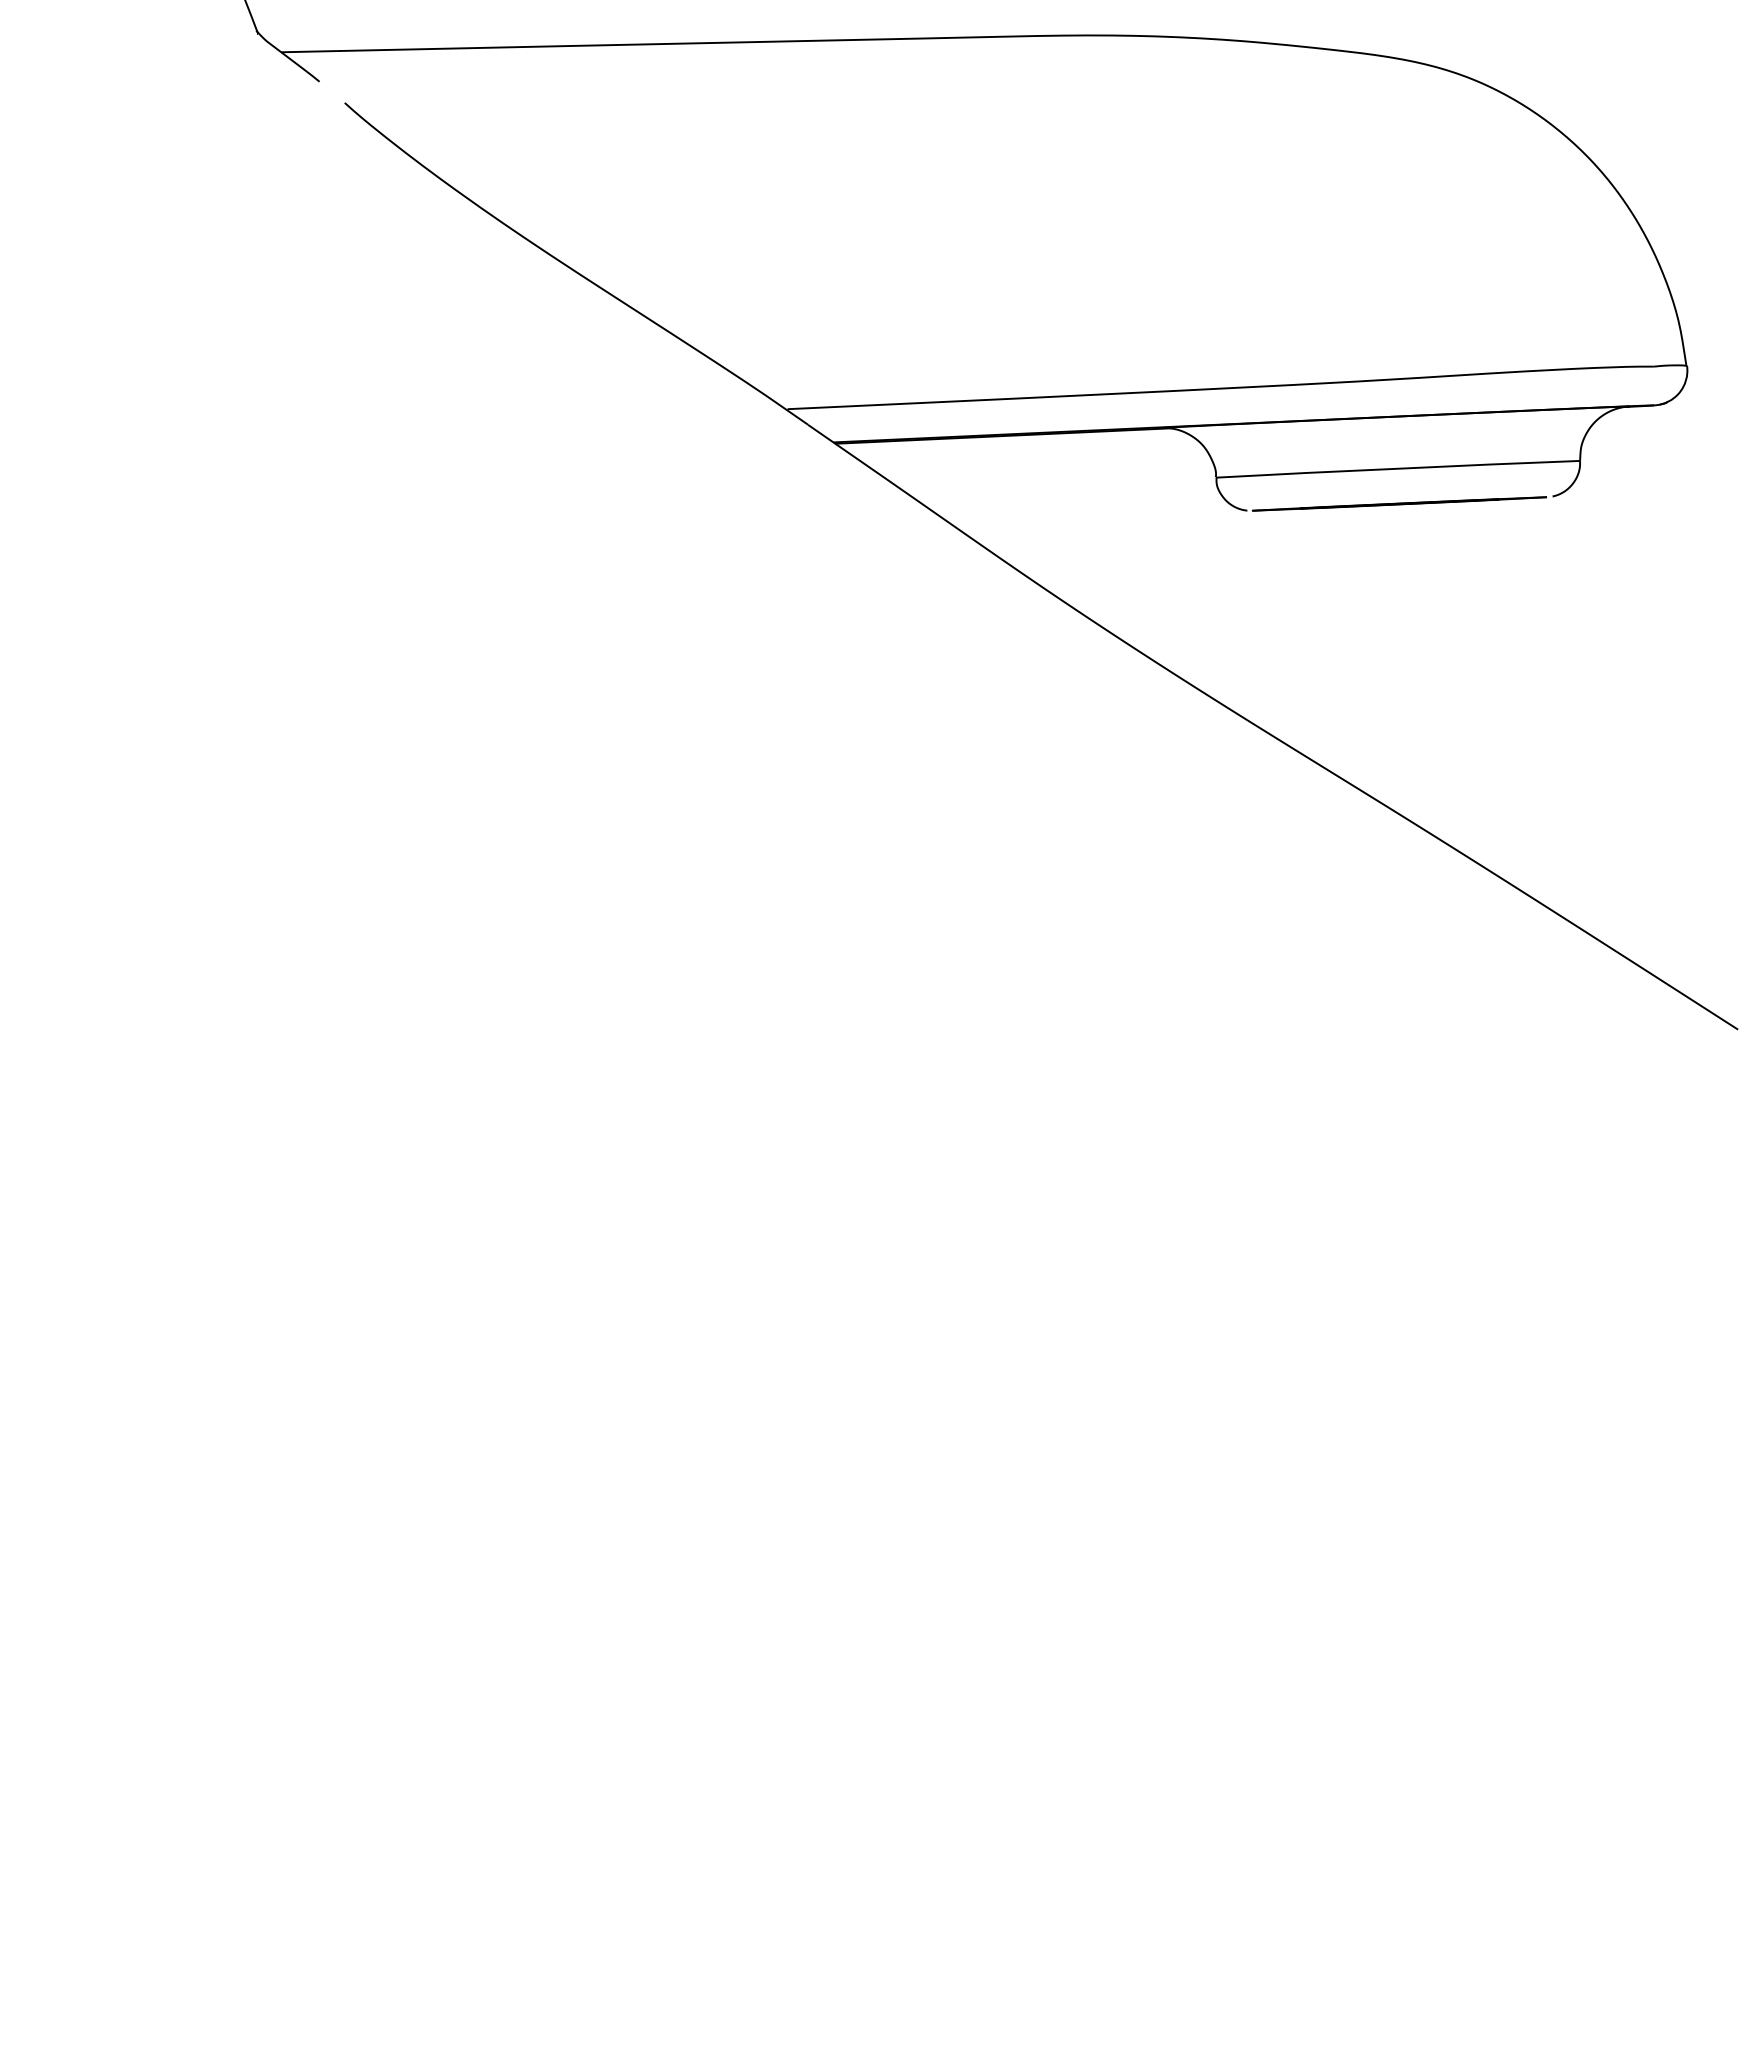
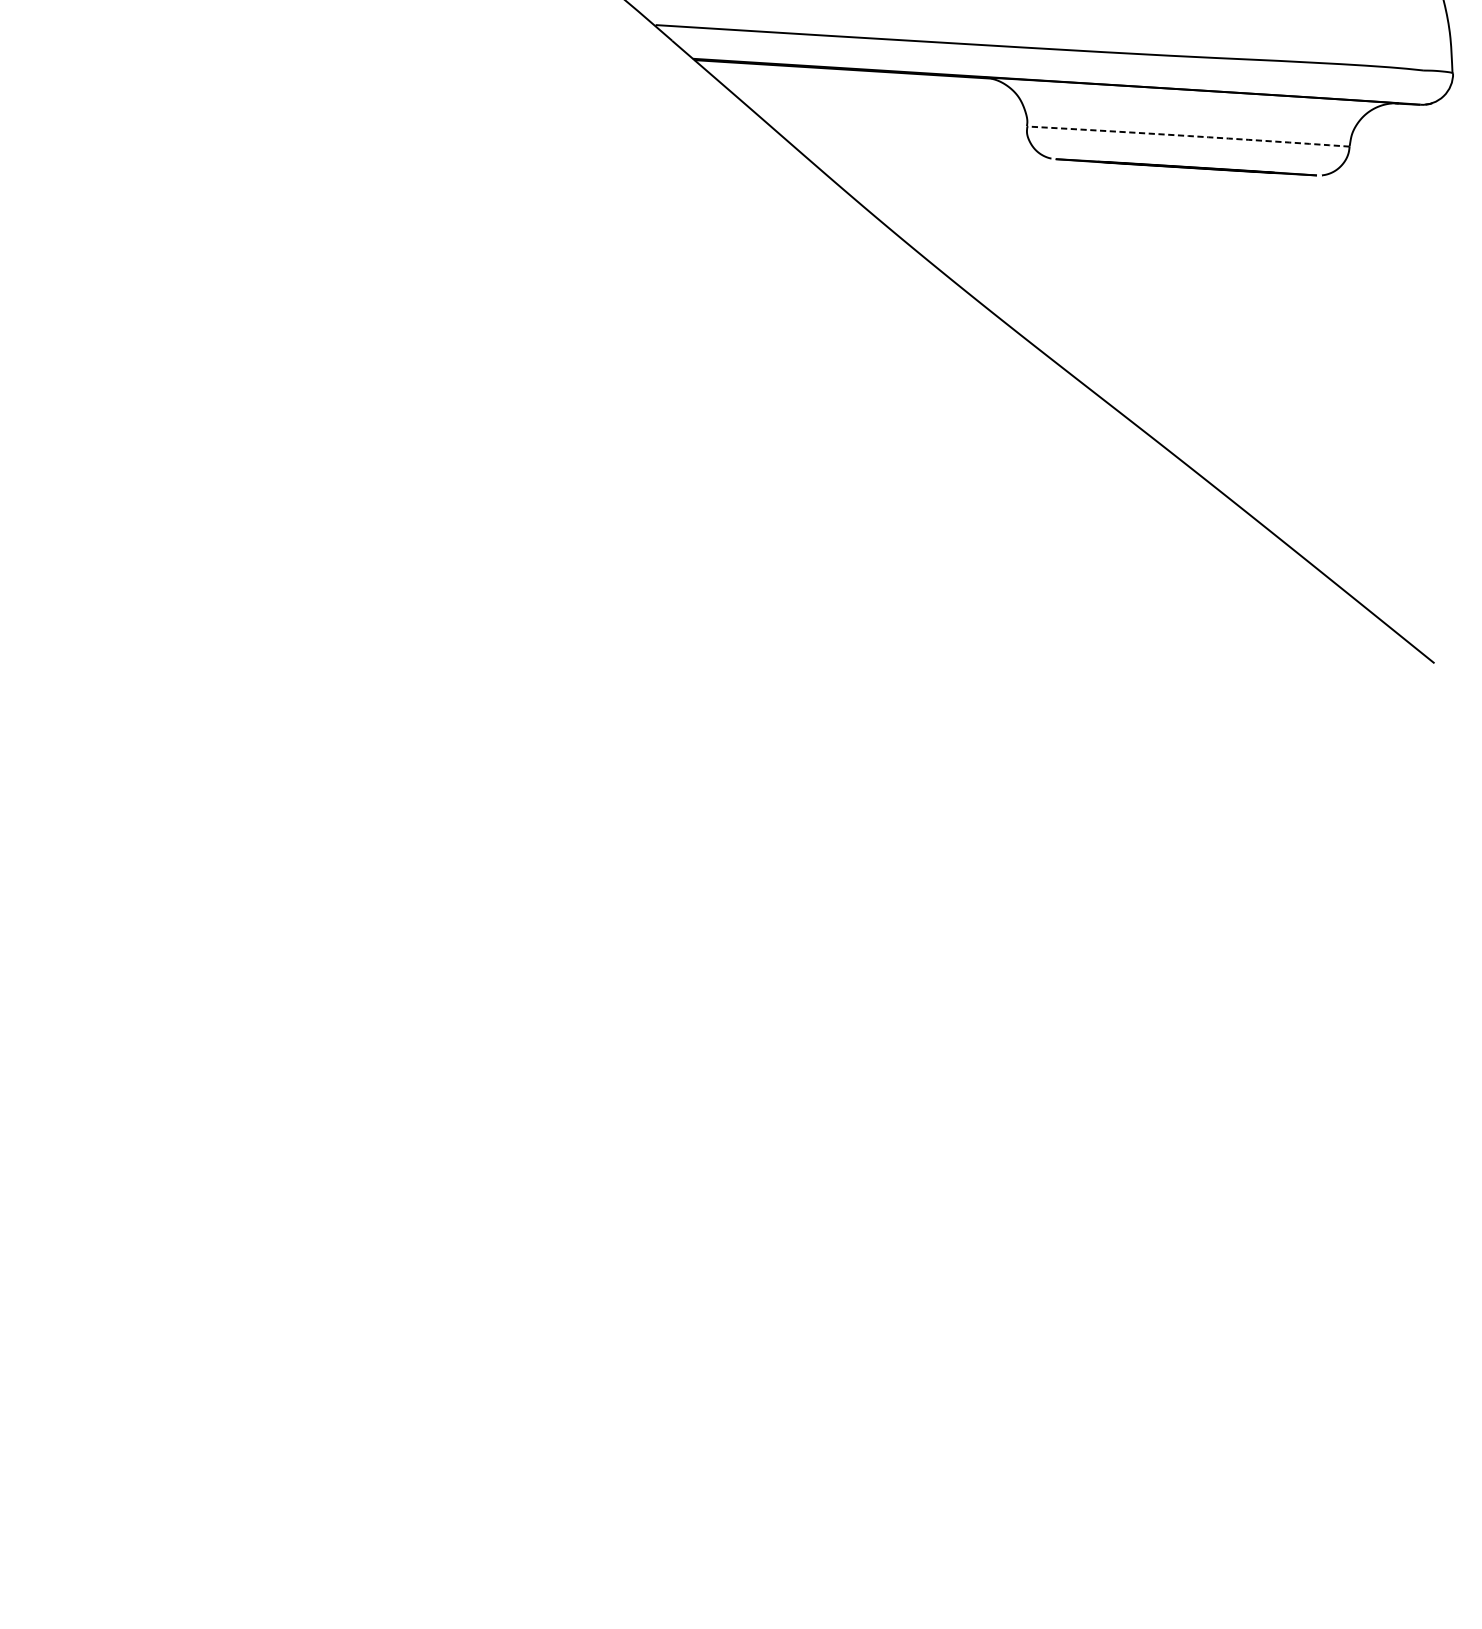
arc: (1398, 468) -> (1188, 135), solid -> dashed

